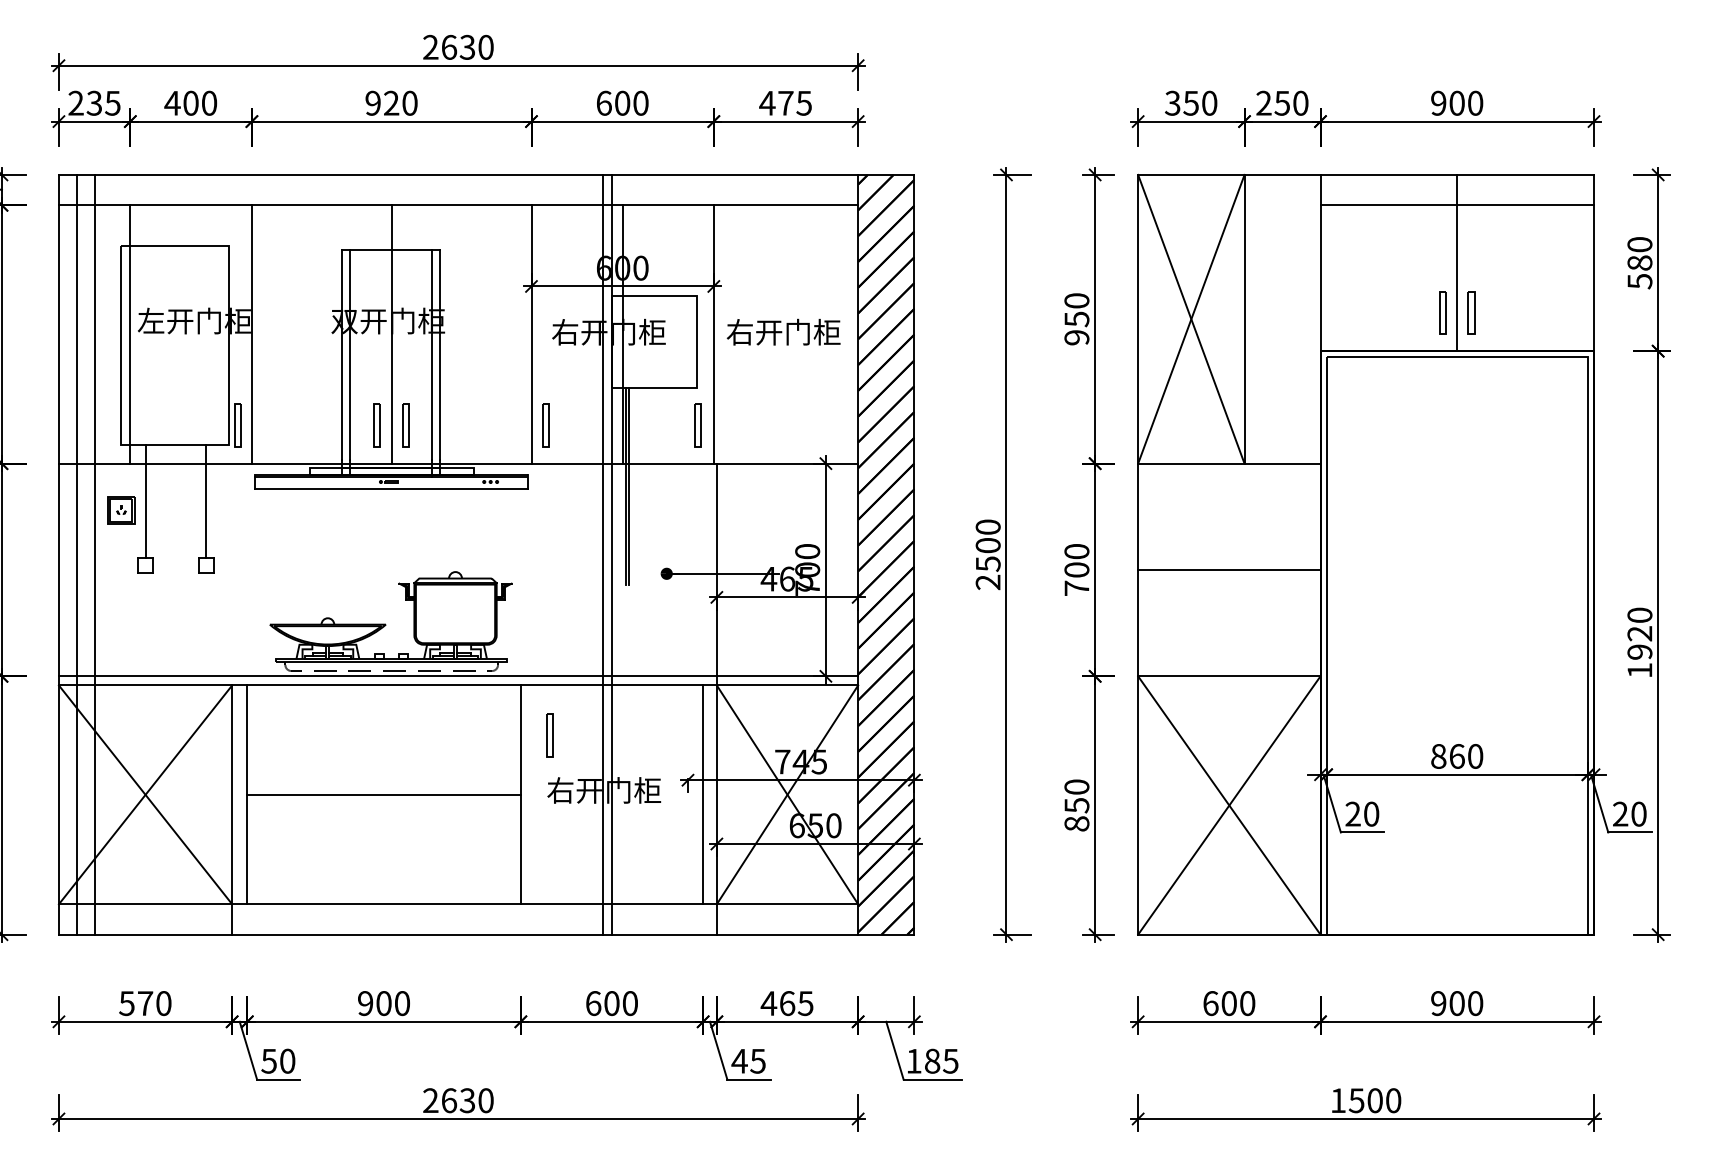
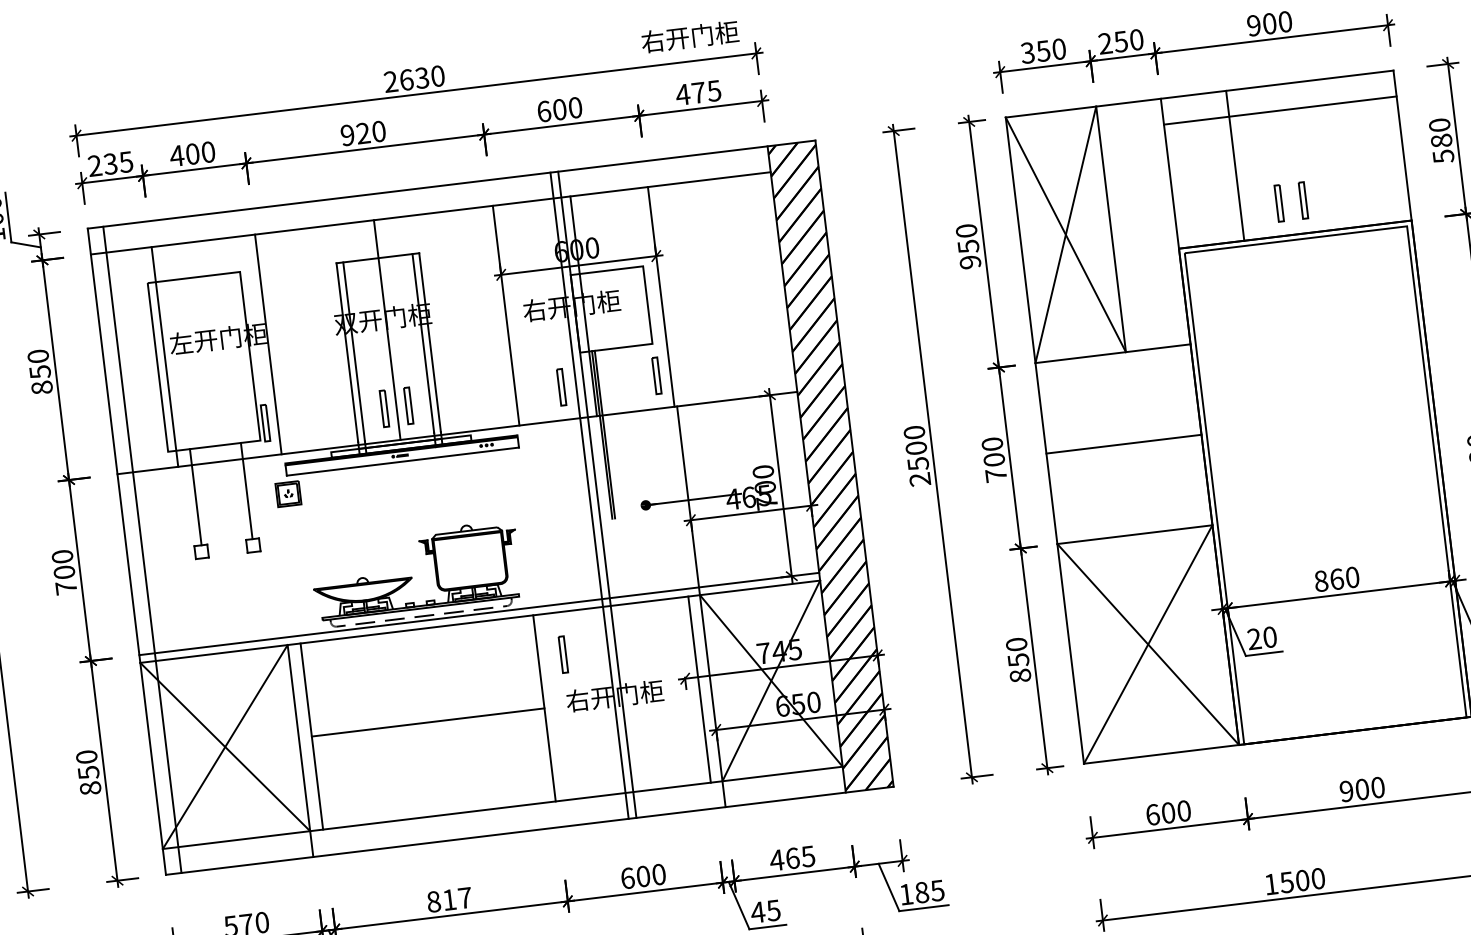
line: (1457, 262) -> (1235, 165), moved
text: (783, 331) -> (689, 36), moved
part: (545, 425) -> (561, 387), moved
part: (121, 510) -> (288, 493), moved
line: (95, 554) -> (157, 547), removed
text: (384, 1003) -> (449, 899), 900 -> 817

